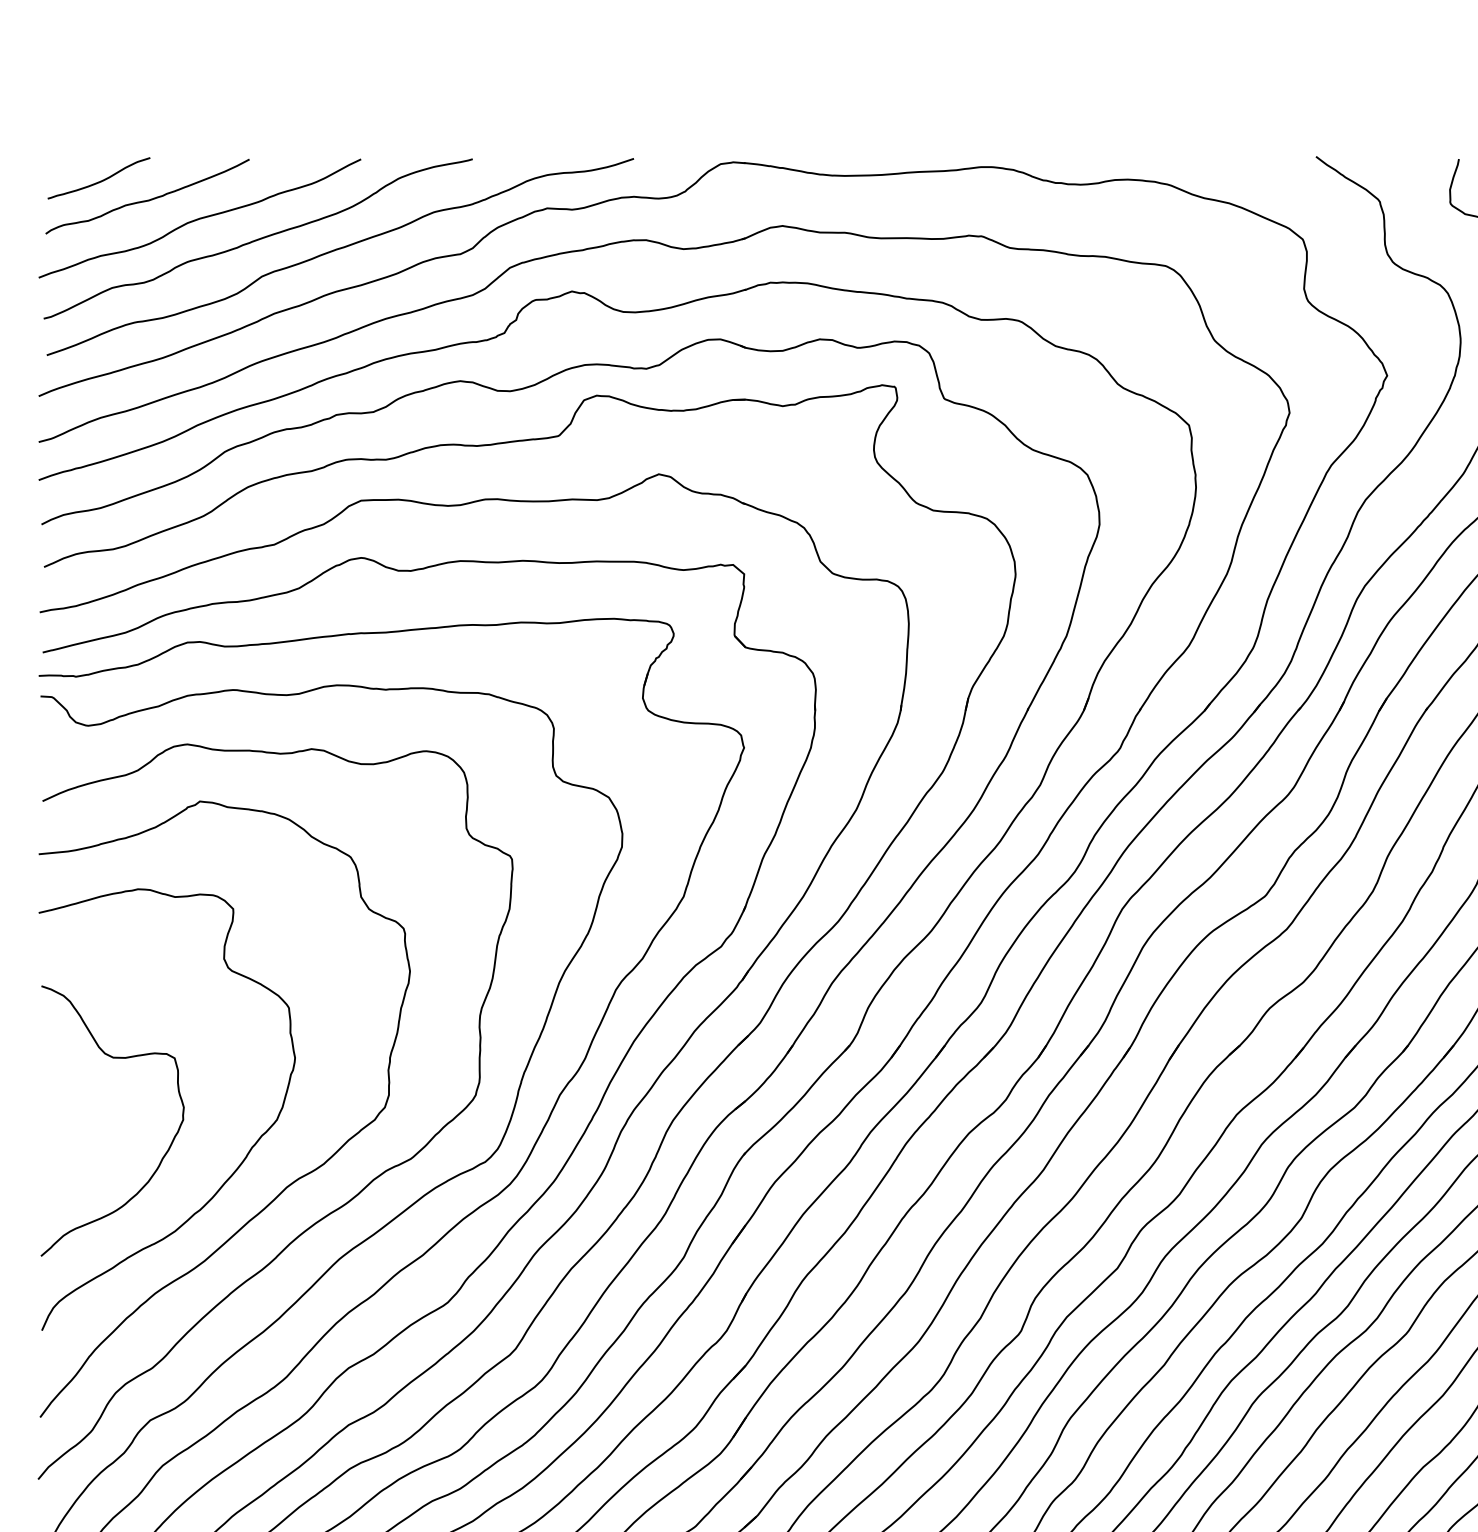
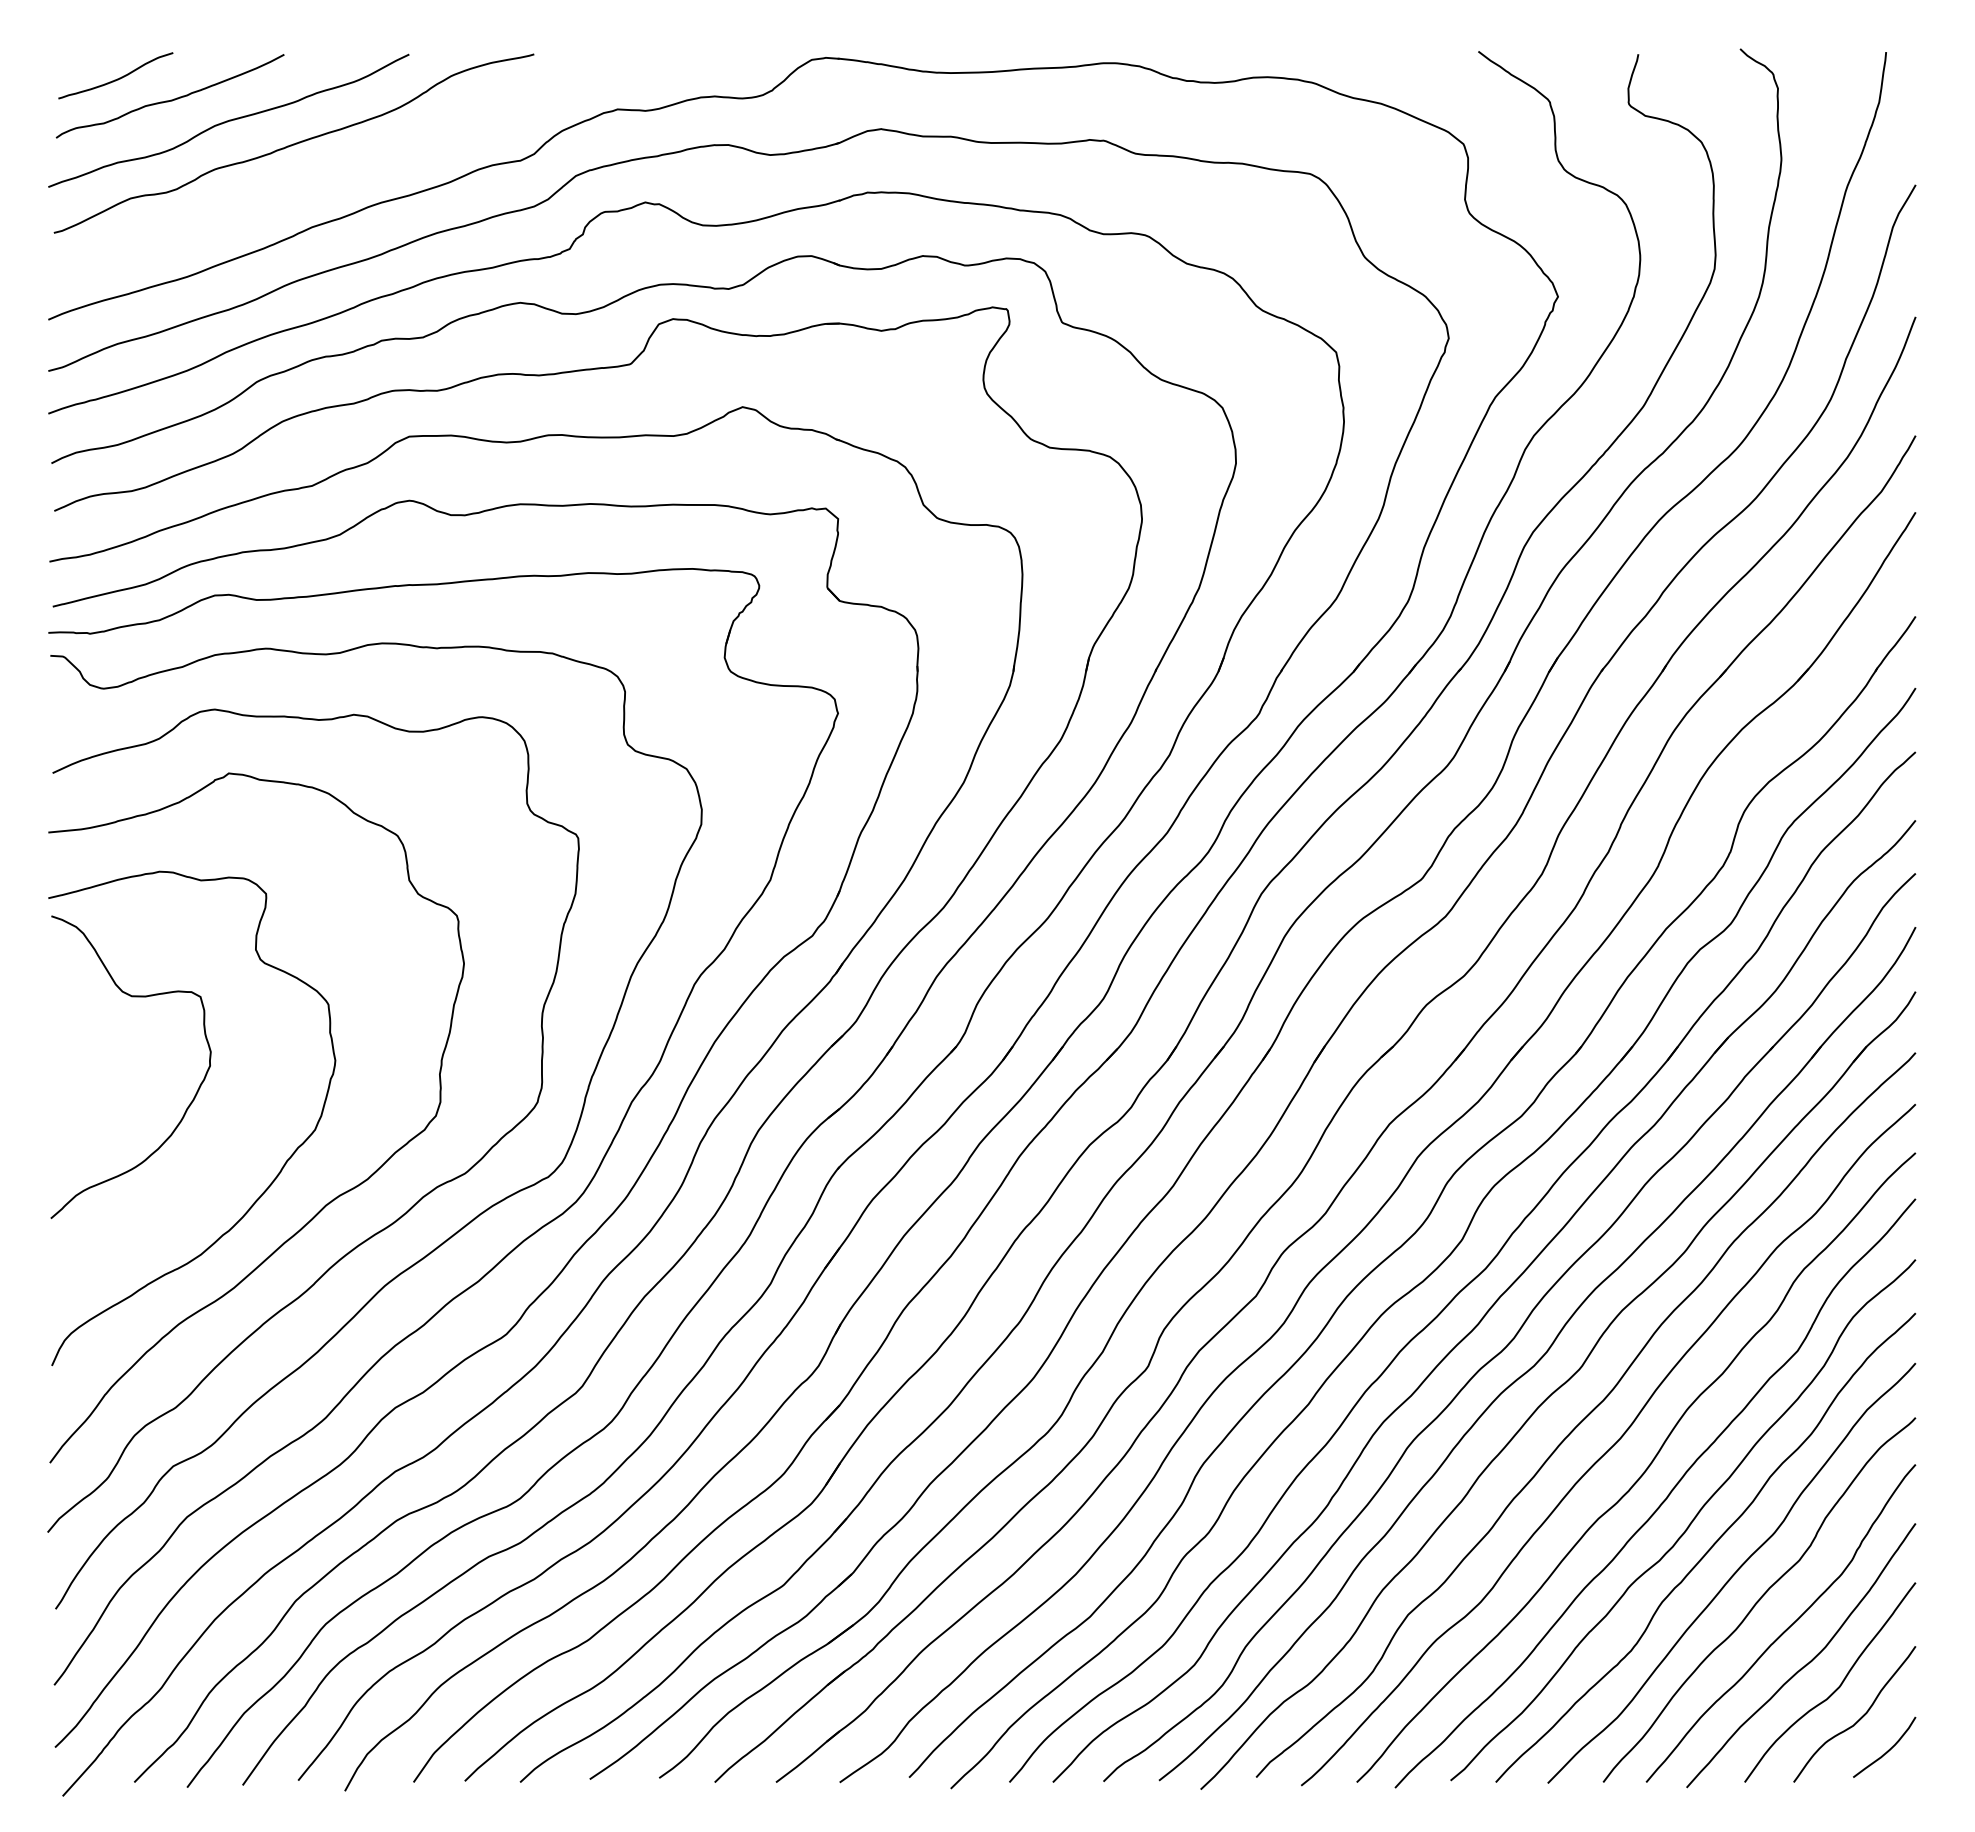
curve: (337, 250) -> (382, 156), removed
curve: (113, 1058) -> (131, 997), moved

